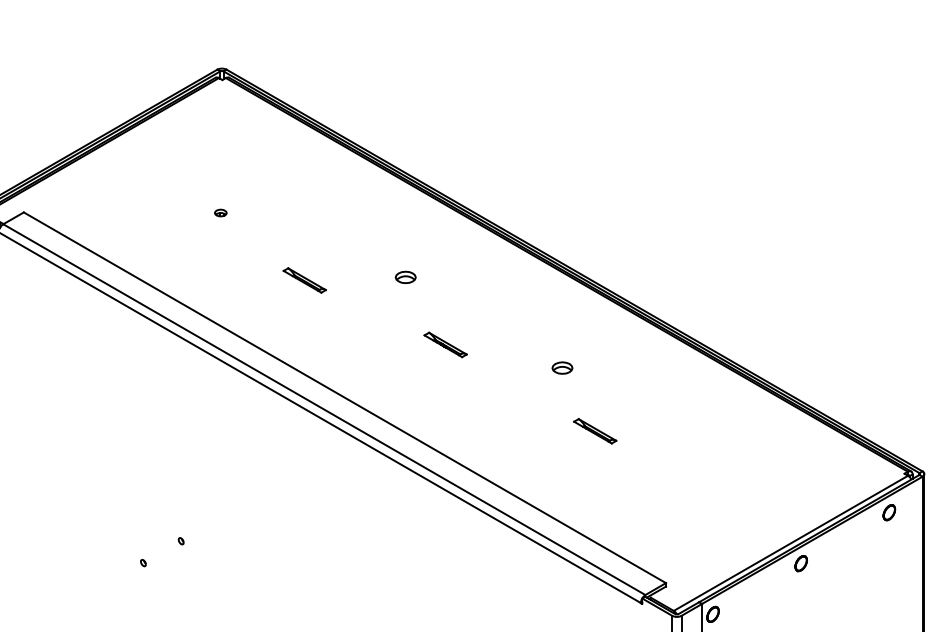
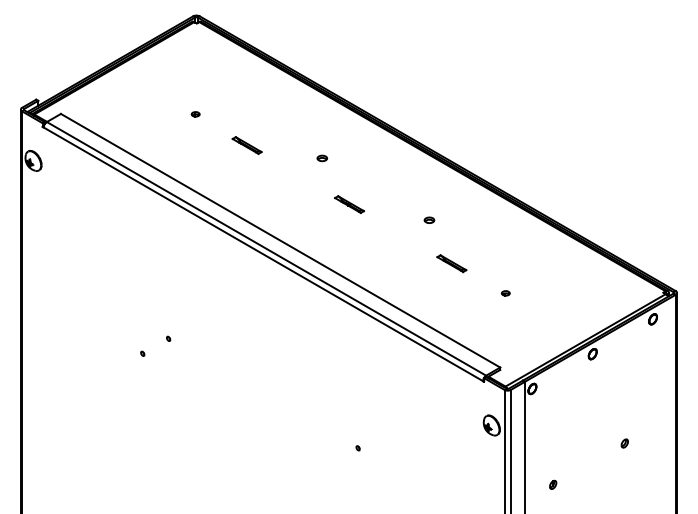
part: (406, 277) -> (322, 158), size x0.71
part: (303, 280) -> (246, 145), moved
part: (562, 366) -> (429, 219), size x0.71
part: (673, 474) -> (505, 293), added

